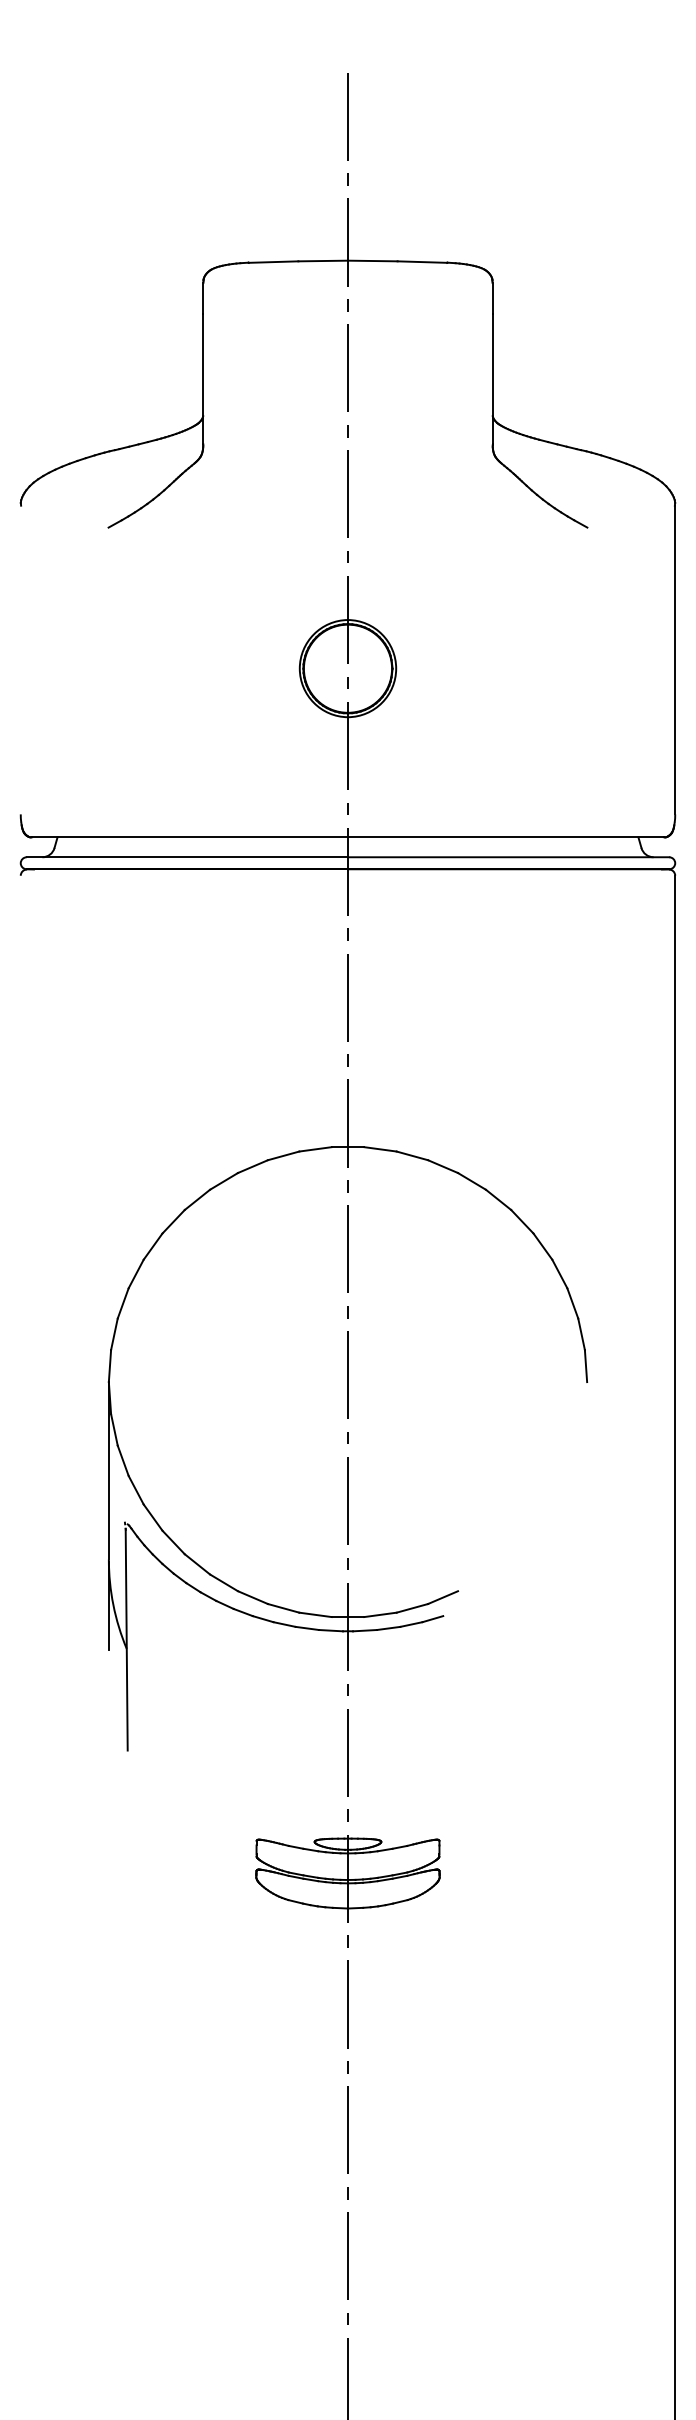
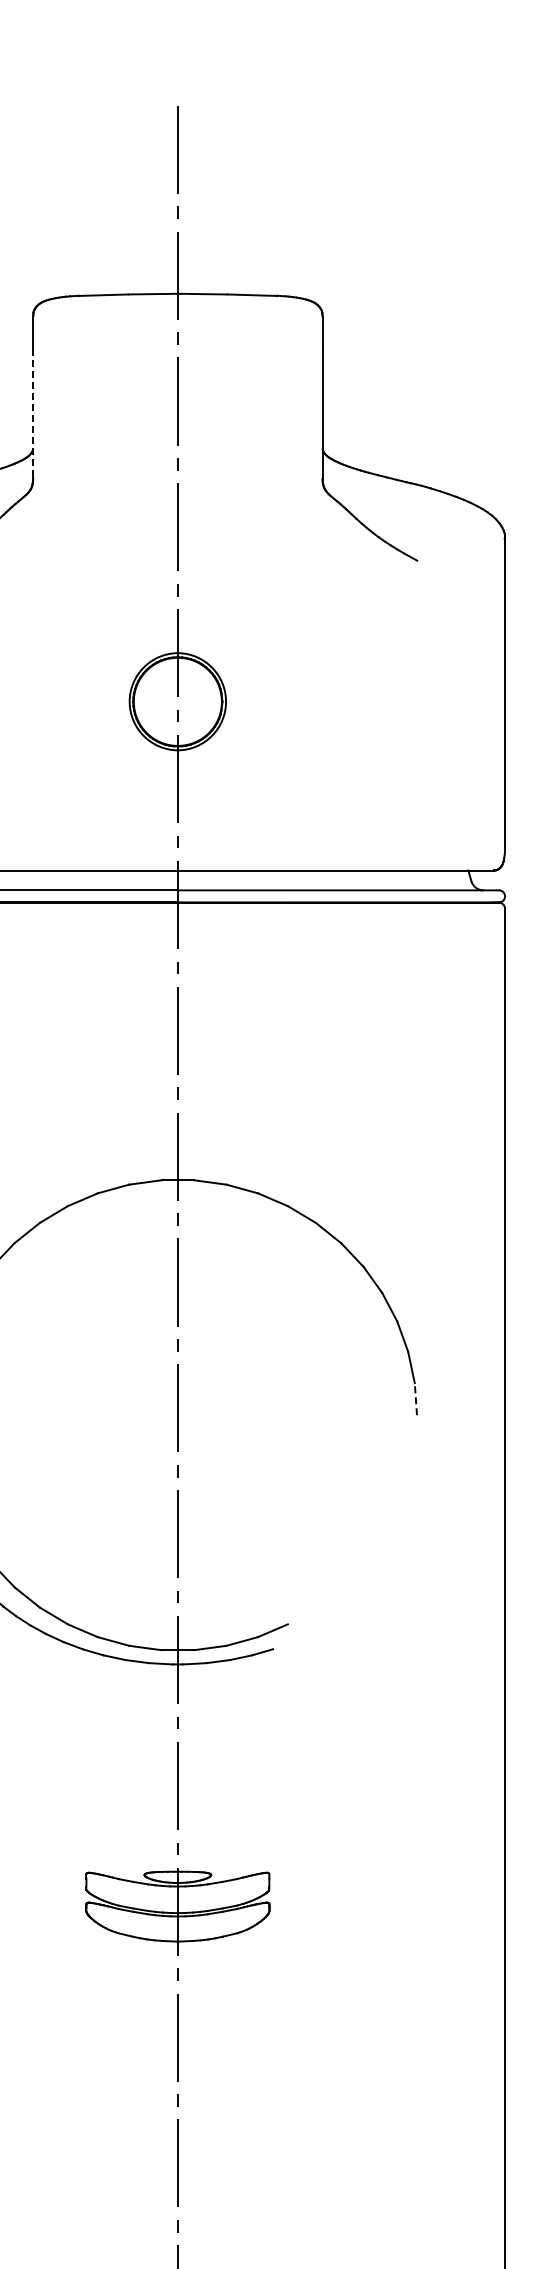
line: (203, 379) -> (33, 412), solid -> dashed
line: (585, 1365) -> (415, 1398), solid -> dashed

